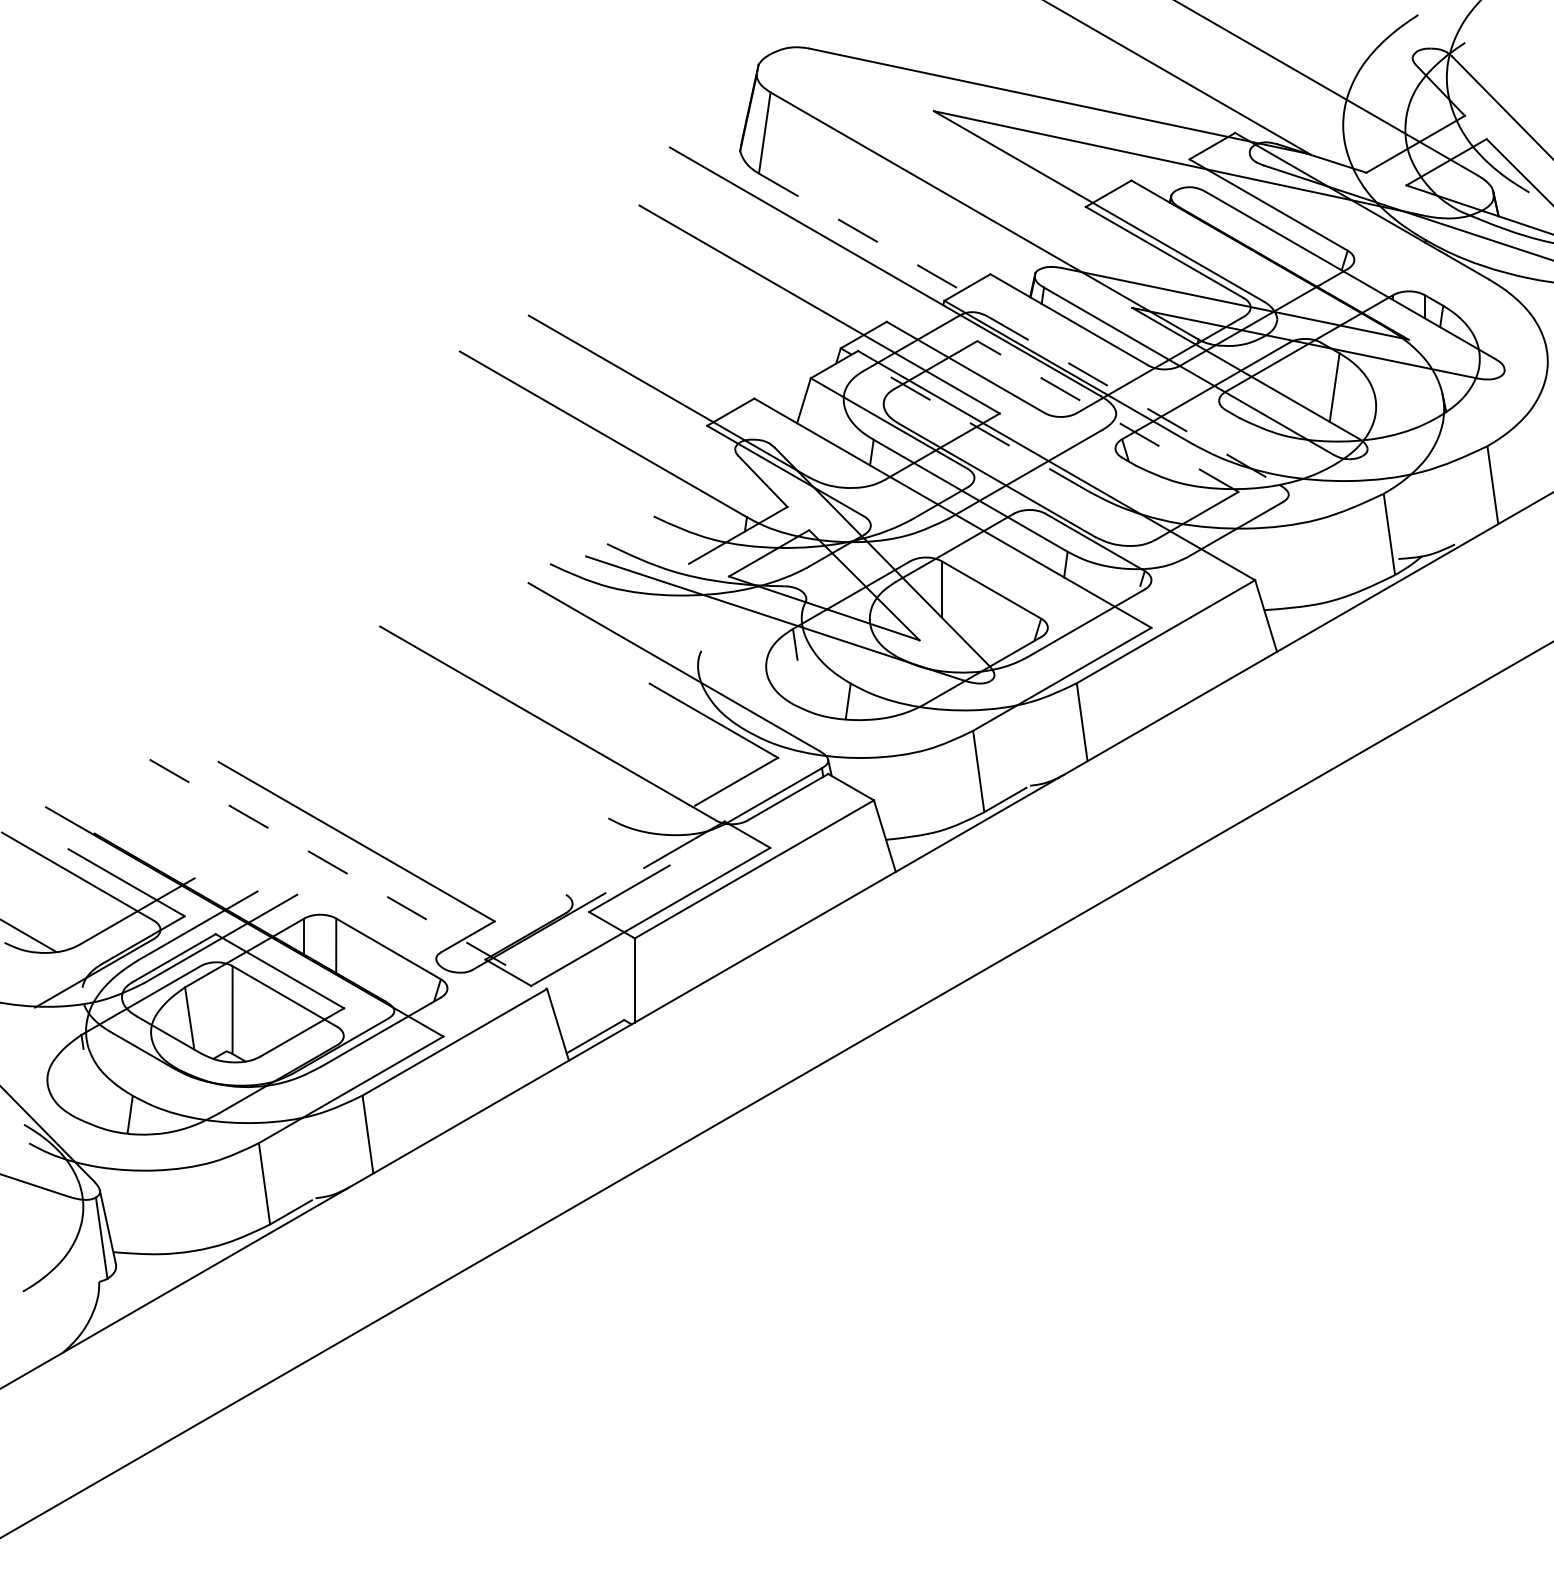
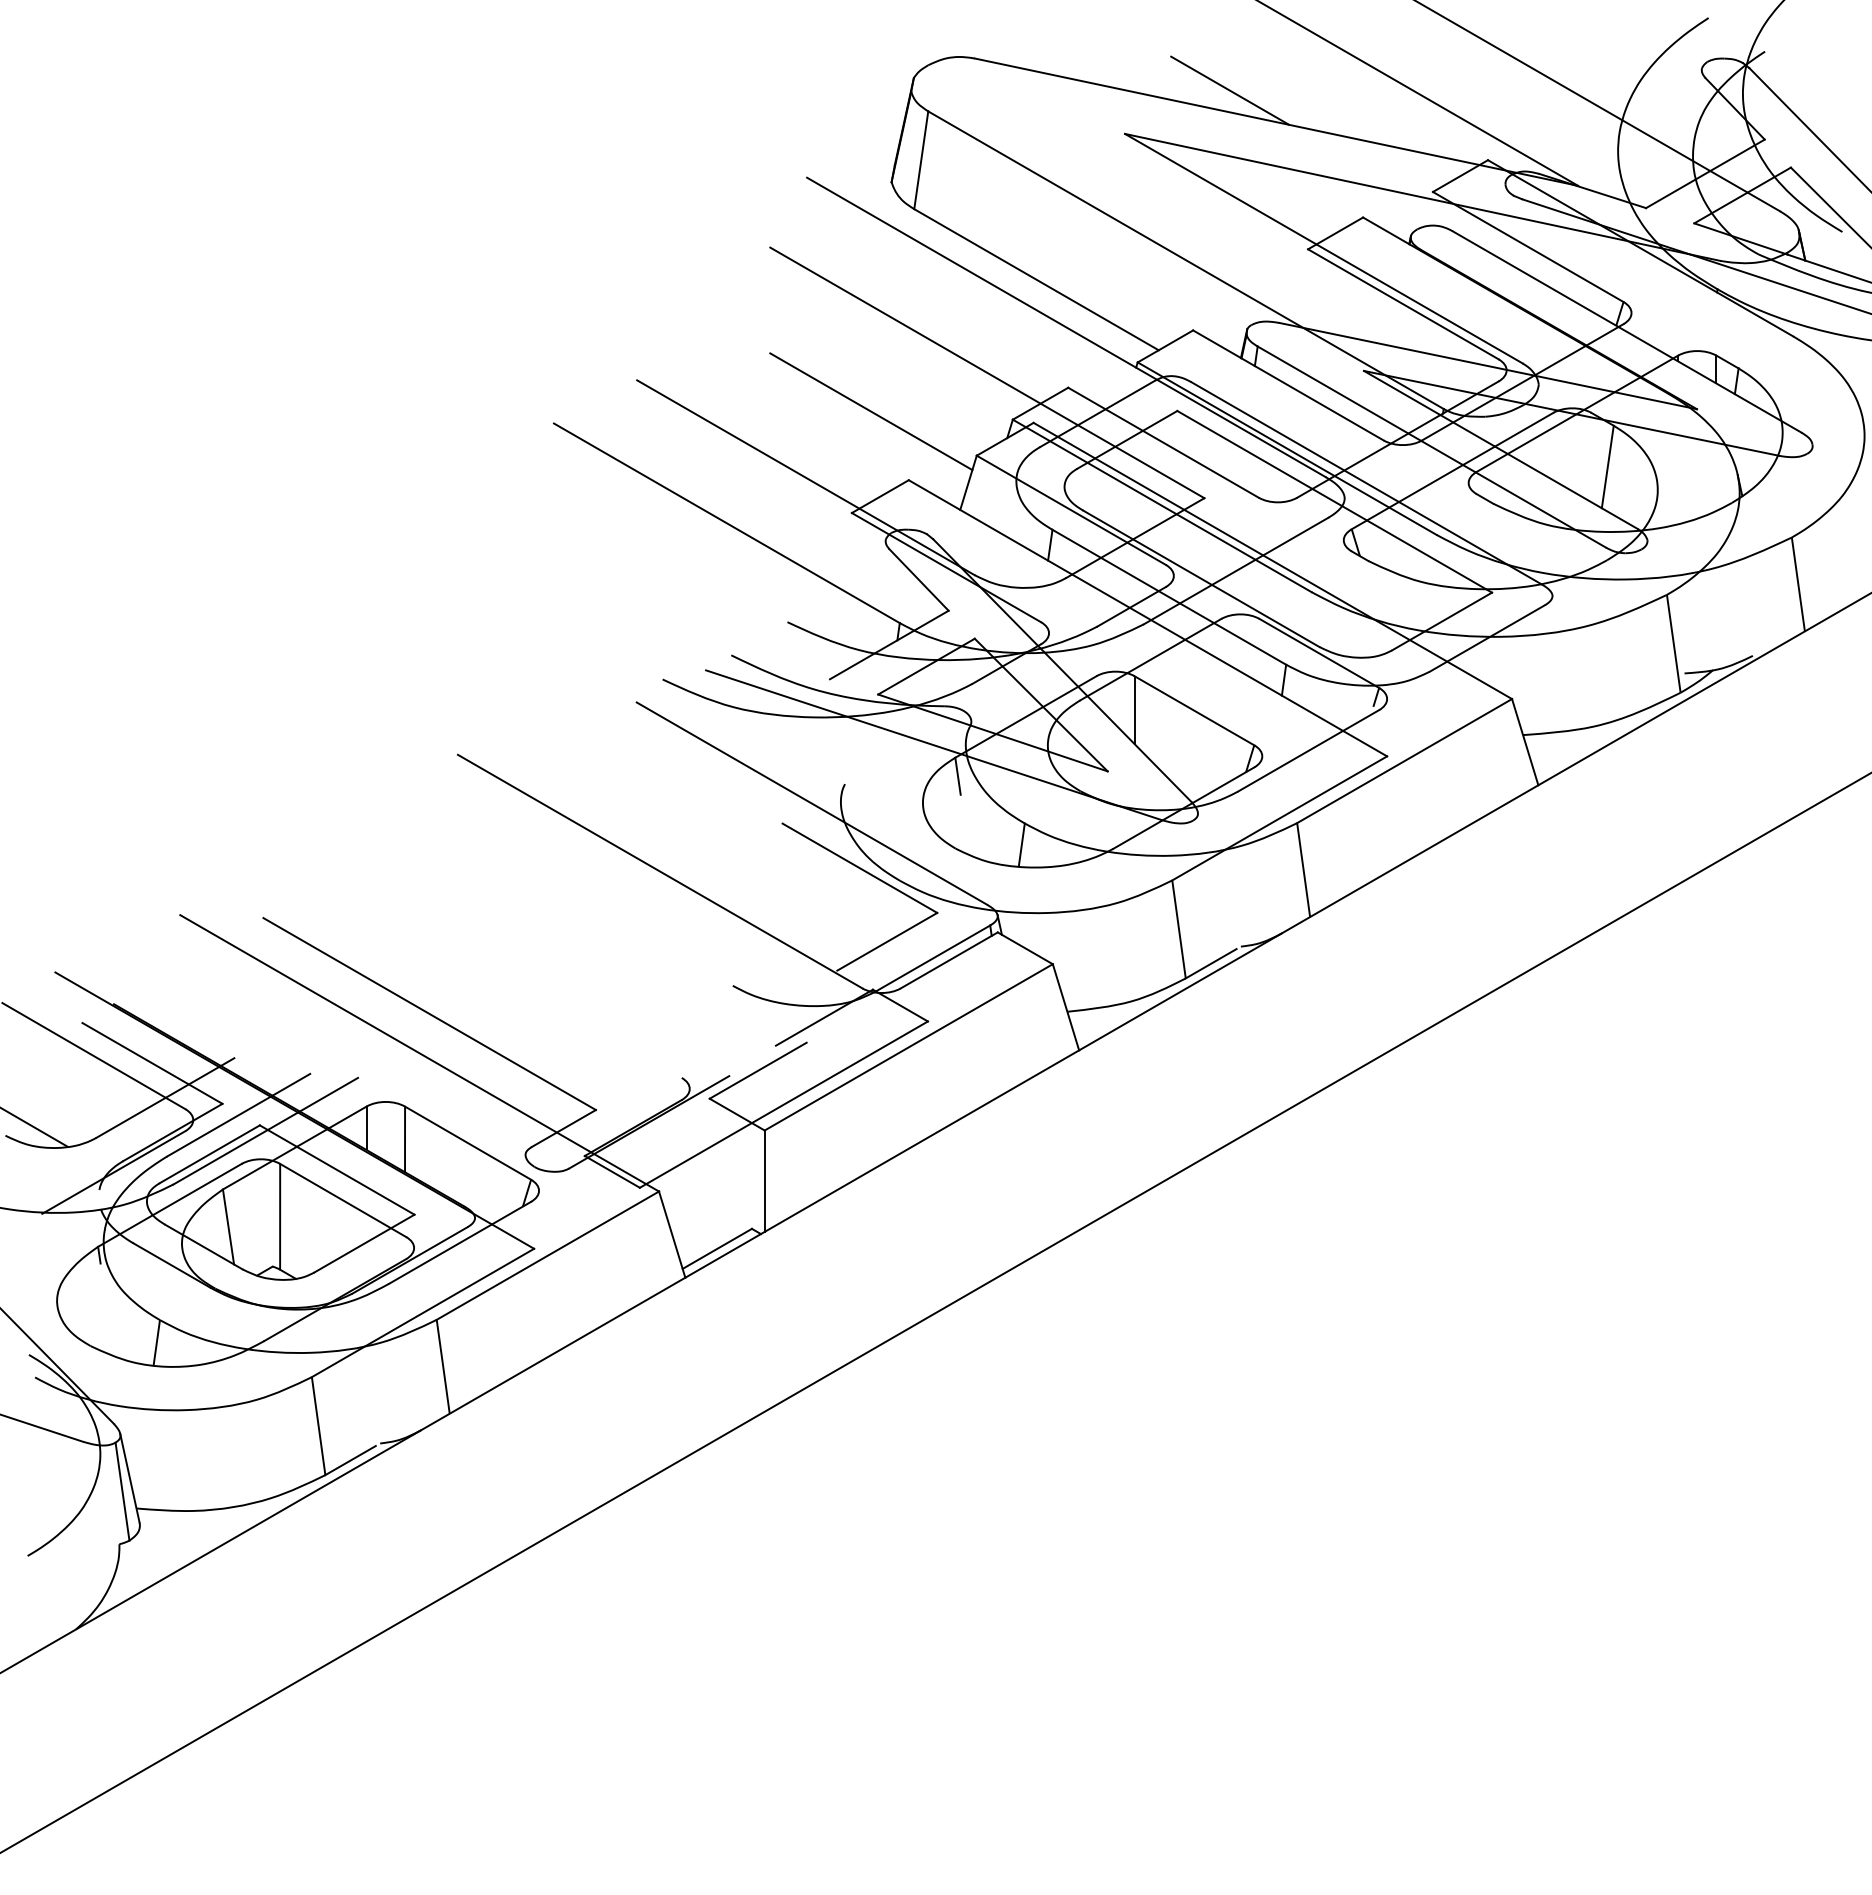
line: (1021, 75) -> (1230, 90), added
line: (860, 231) -> (1036, 279), dashed -> solid
line: (723, 341) -> (871, 411), added
line: (1135, 401) -> (1367, 483), dashed -> solid
line: (1107, 416) -> (1334, 501), dashed -> solid
line: (964, 419) -> (1161, 505), dashed -> solid
line: (349, 874) -> (420, 1053), dashed -> solid

